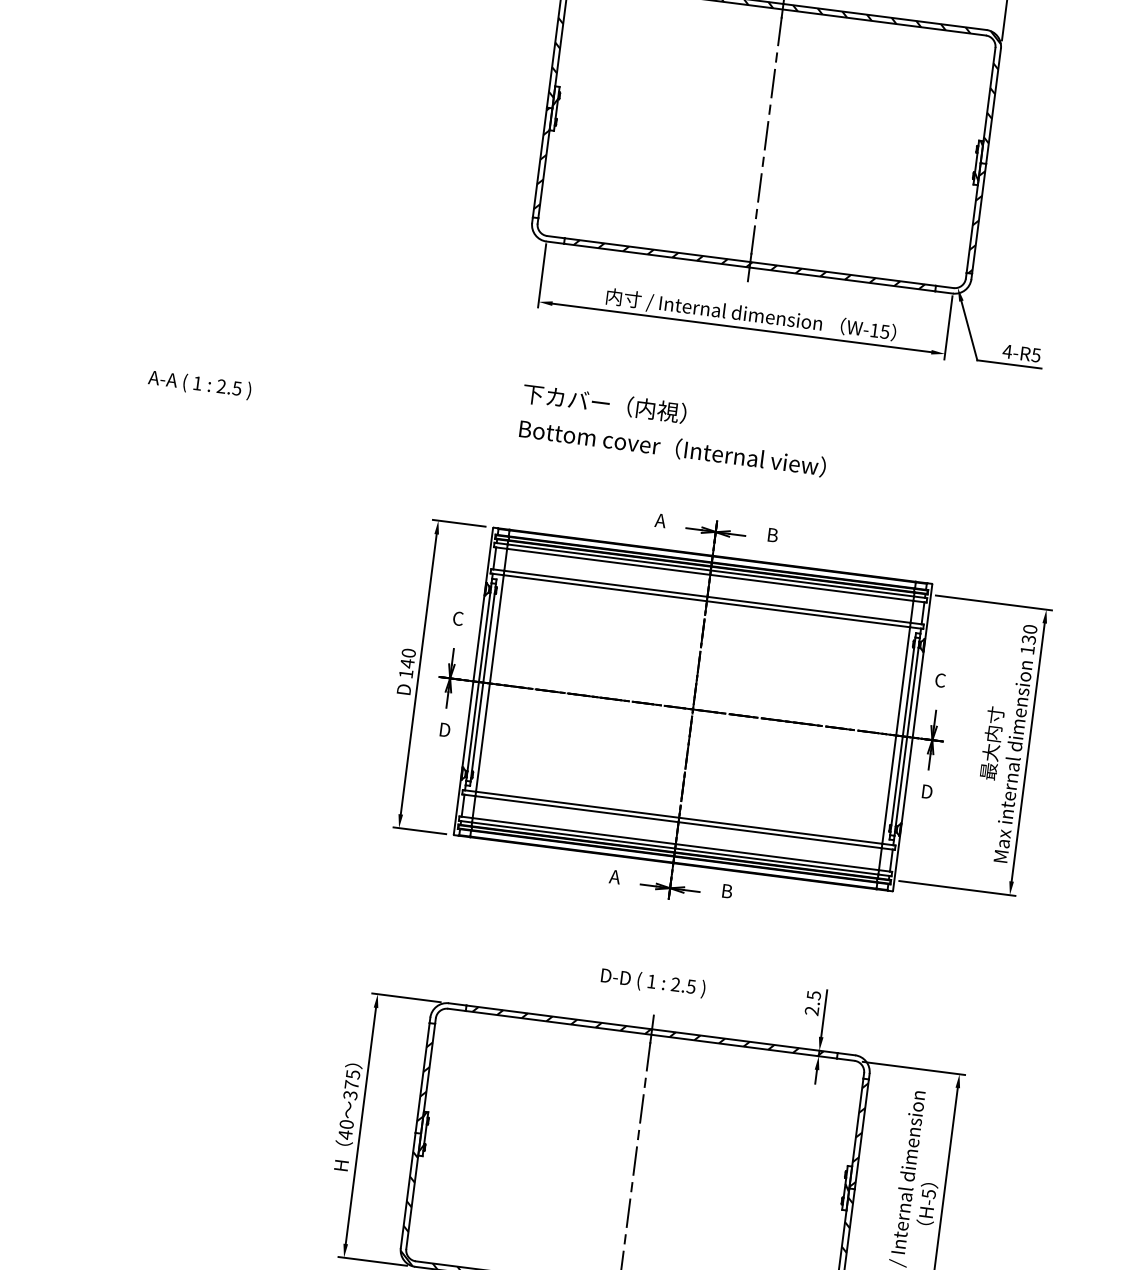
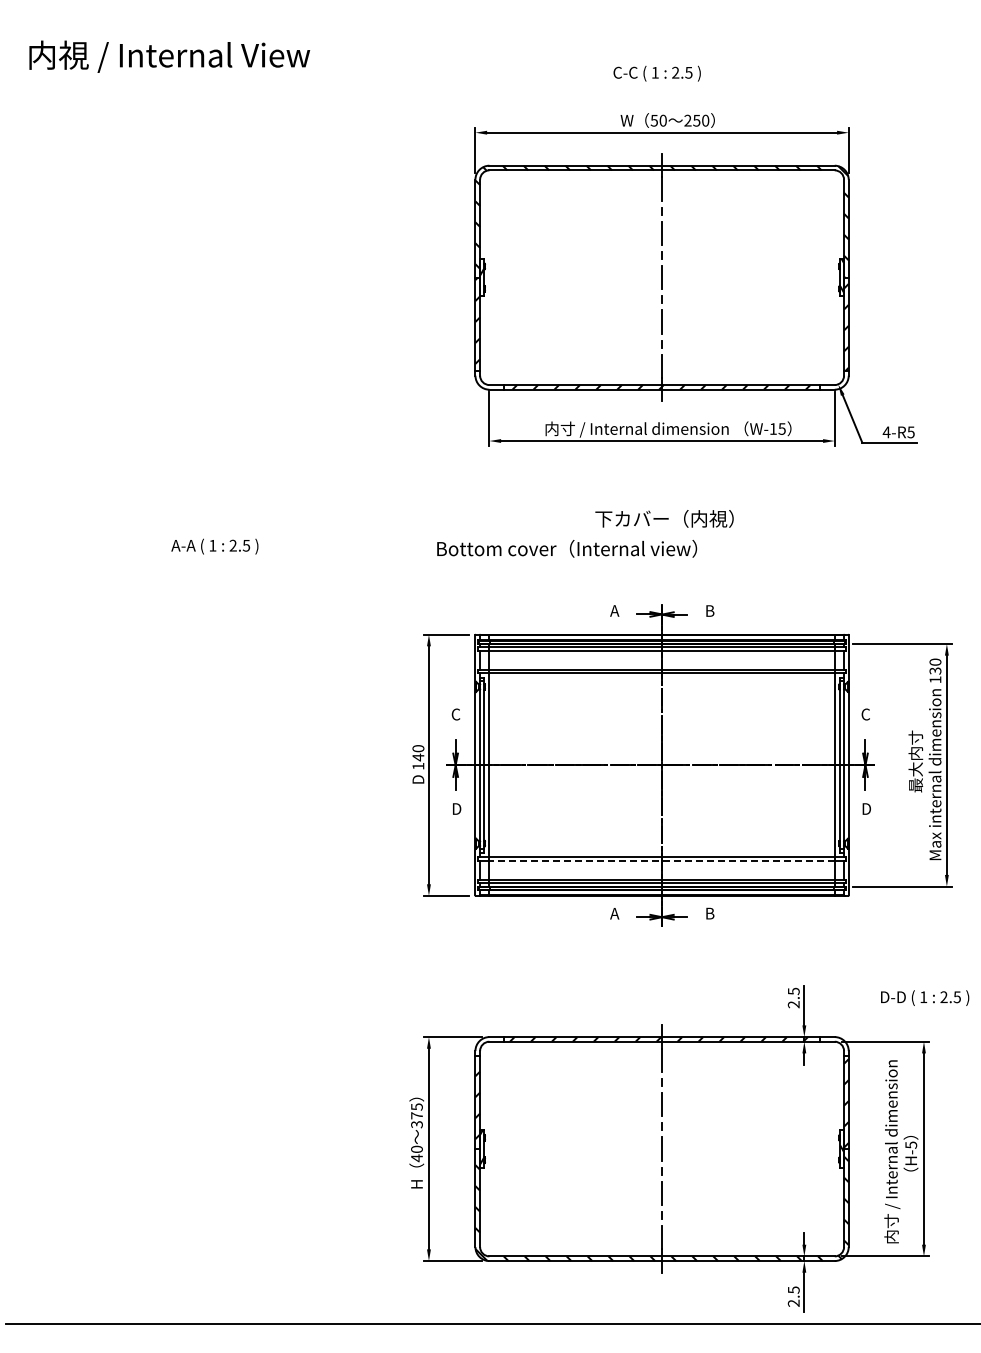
text: (604, 403) -> (664, 518), moved
text: (673, 447) -> (567, 548), moved
line: (679, 822) -> (662, 861), solid -> dashed
text: (653, 982) -> (925, 997), moved

